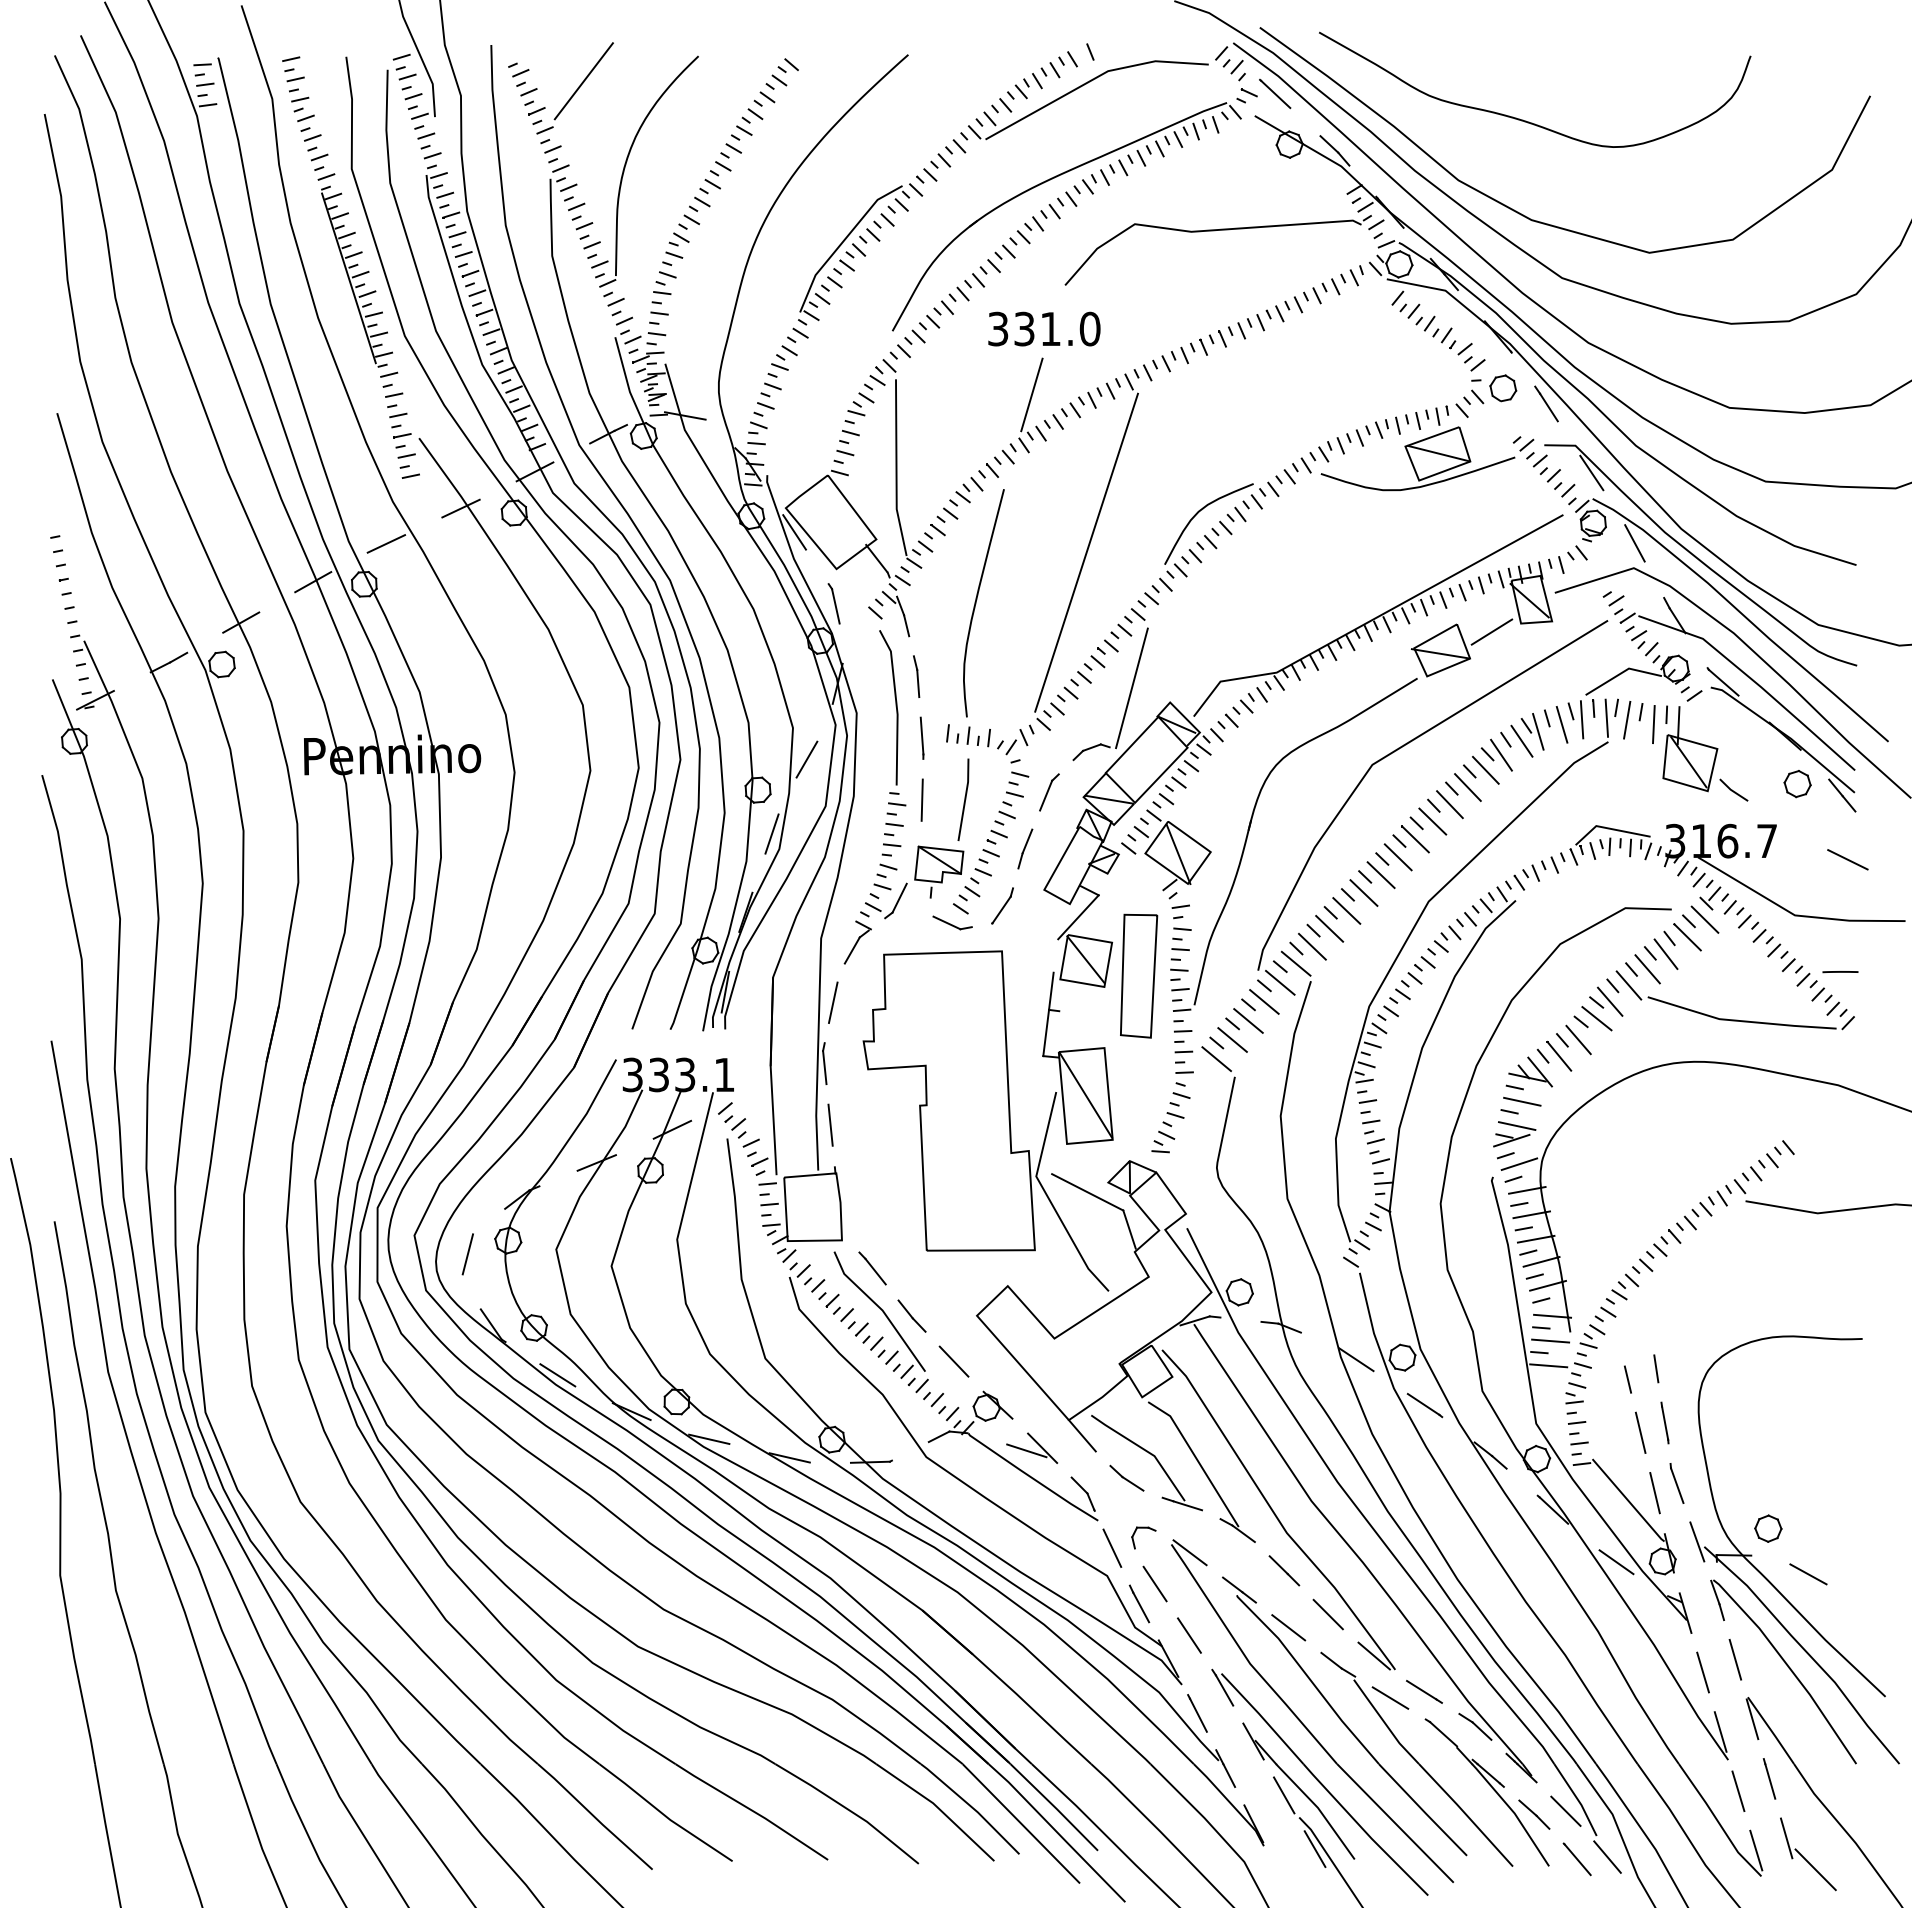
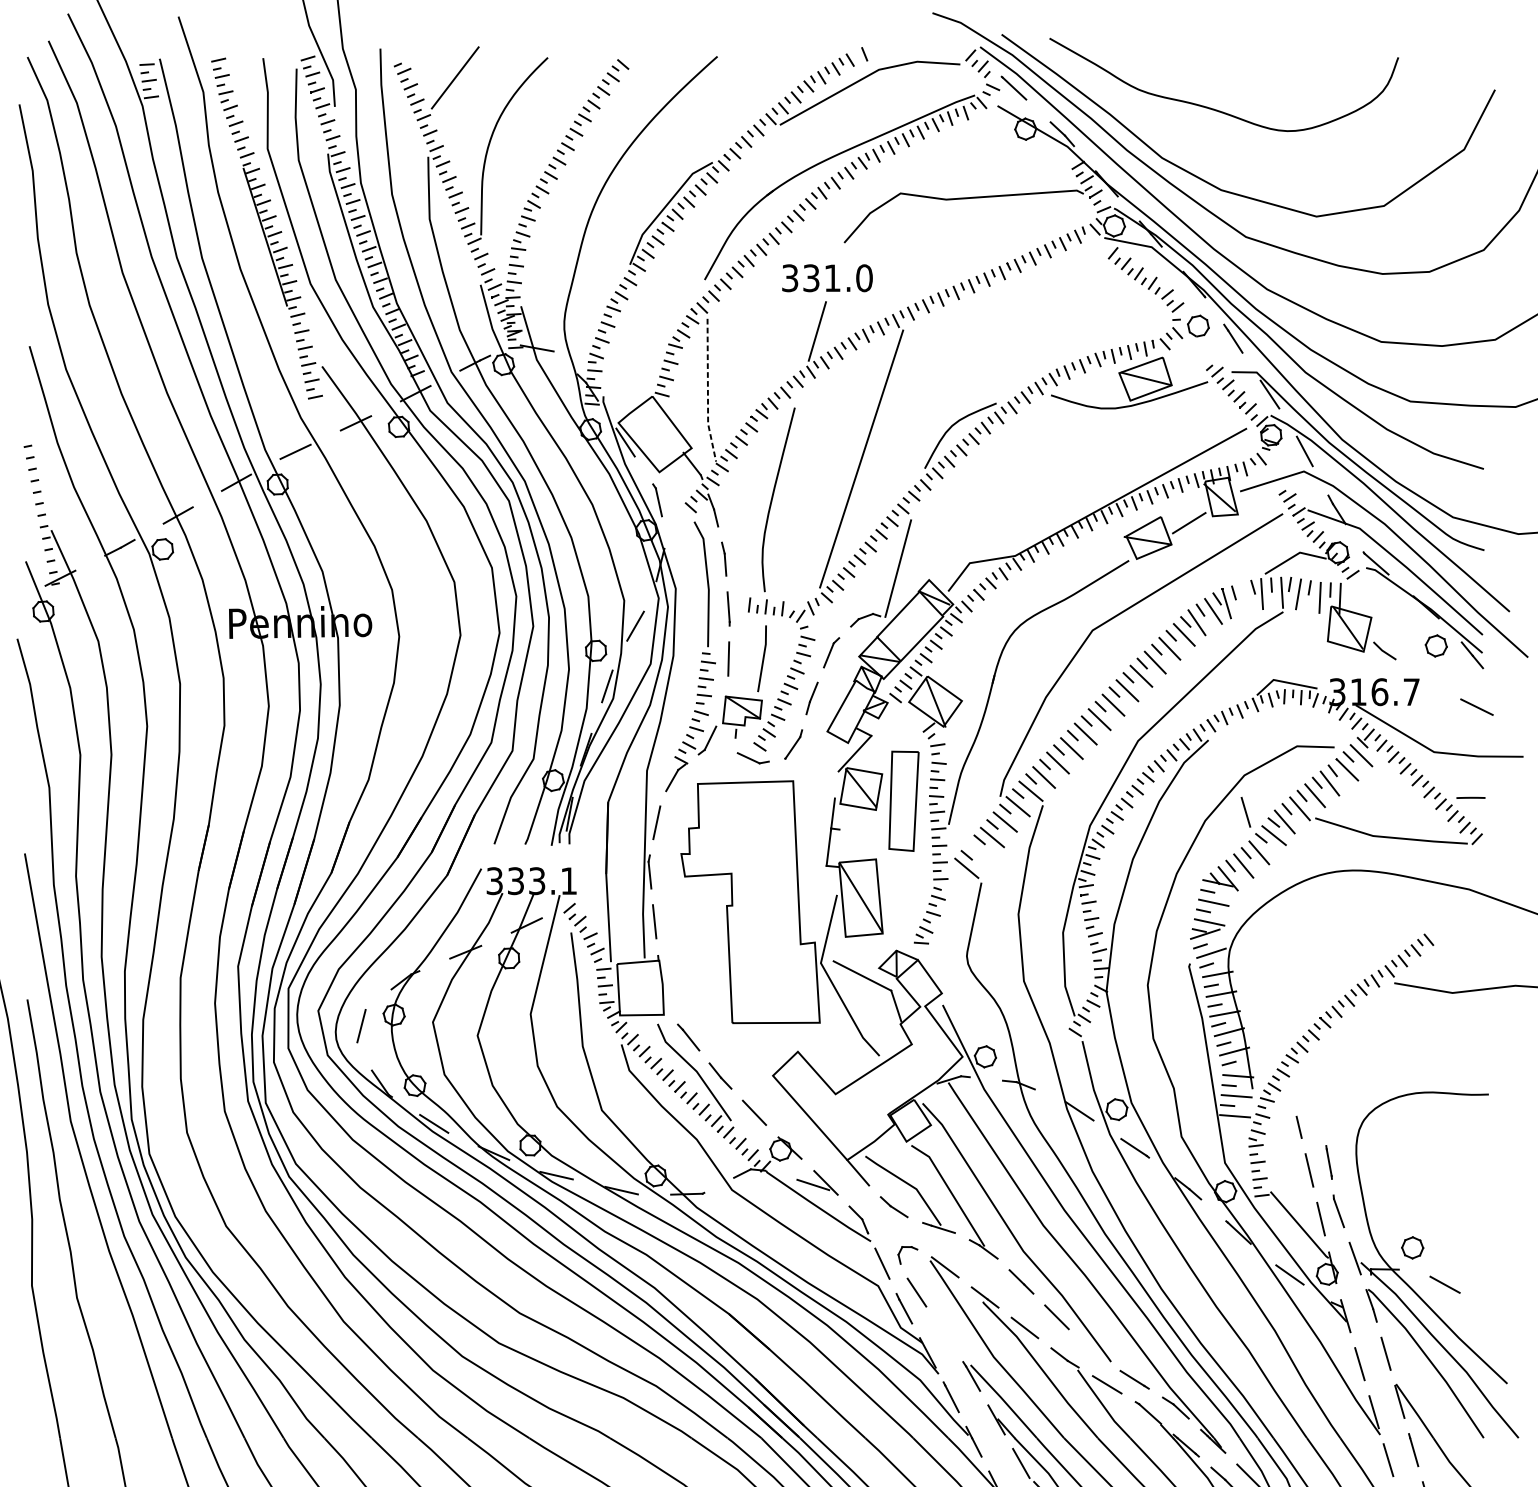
line: (896, 469) -> (707, 391), solid -> dashed
line: (1561, 724) -> (1245, 812), moved
line: (1232, 1039) -> (979, 852), removed
line: (1656, 1368) -> (1322, 1118), removed
line: (1189, 1635) -> (944, 1334), removed
line: (1373, 1655) -> (1093, 1350), removed

